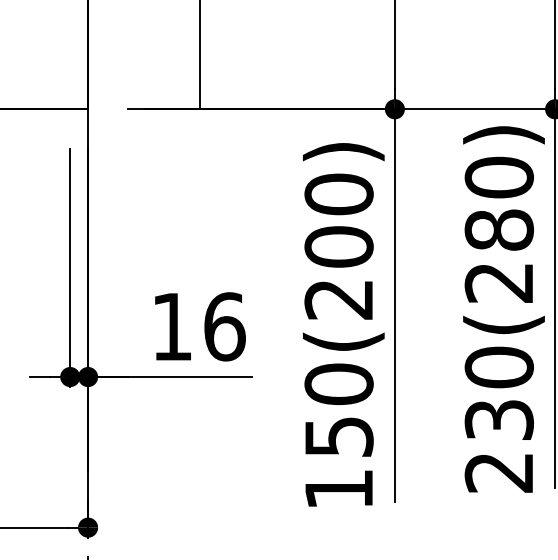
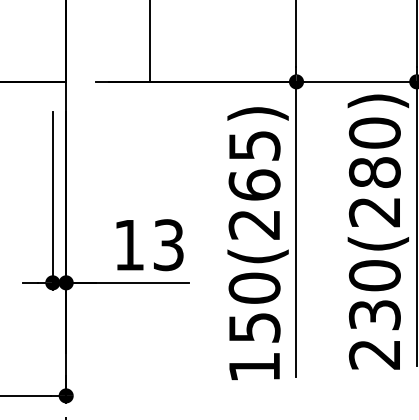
text: (338, 220) -> (254, 165), 150(200) -> 150(265)
text: (224, 327) -> (168, 245), 16 -> 13

